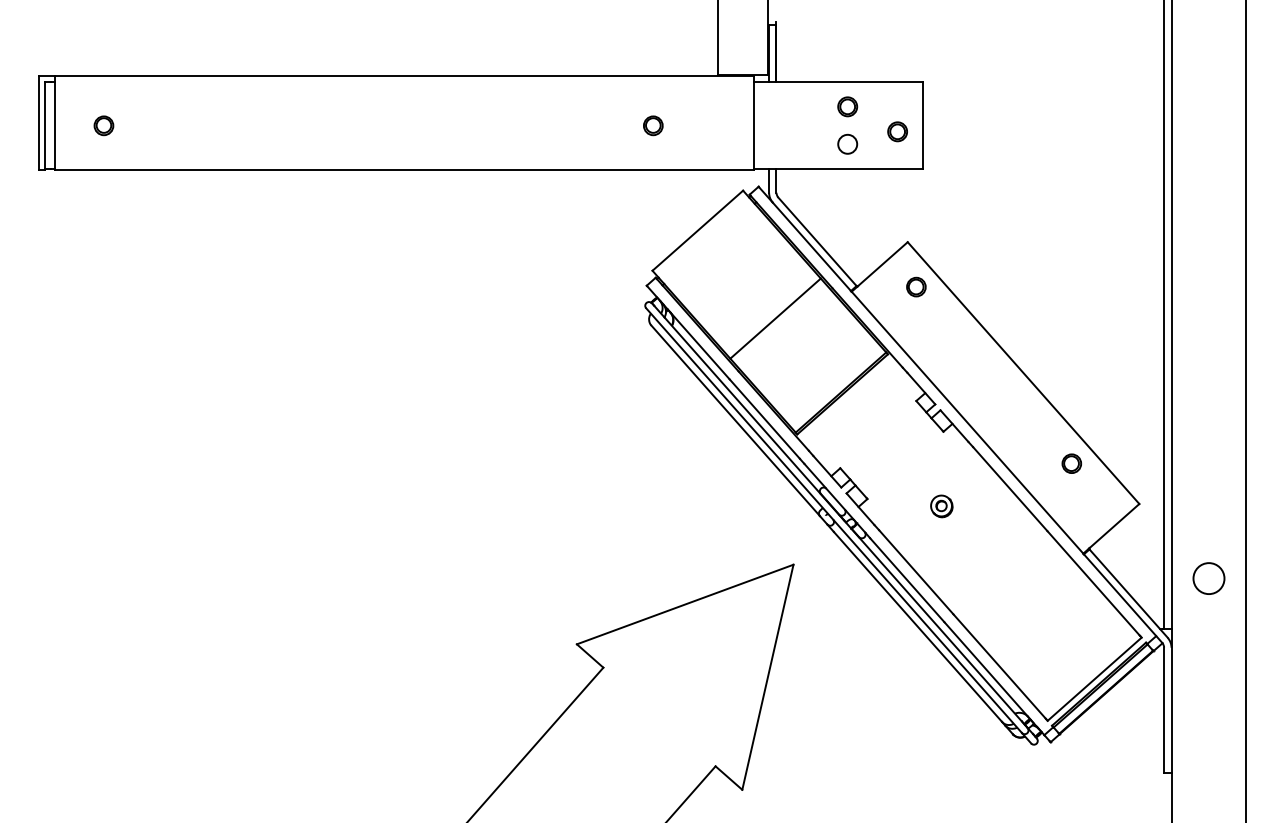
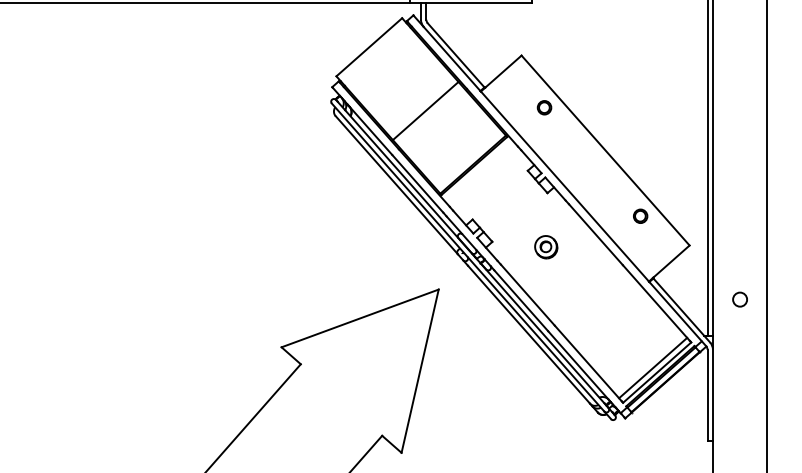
part: (916, 286) -> (544, 107), moved
part: (941, 506) -> (546, 247), size x1.43
circle: (1208, 578) -> (739, 299), size x0.62
line: (1089, 672) -> (653, 367), added

